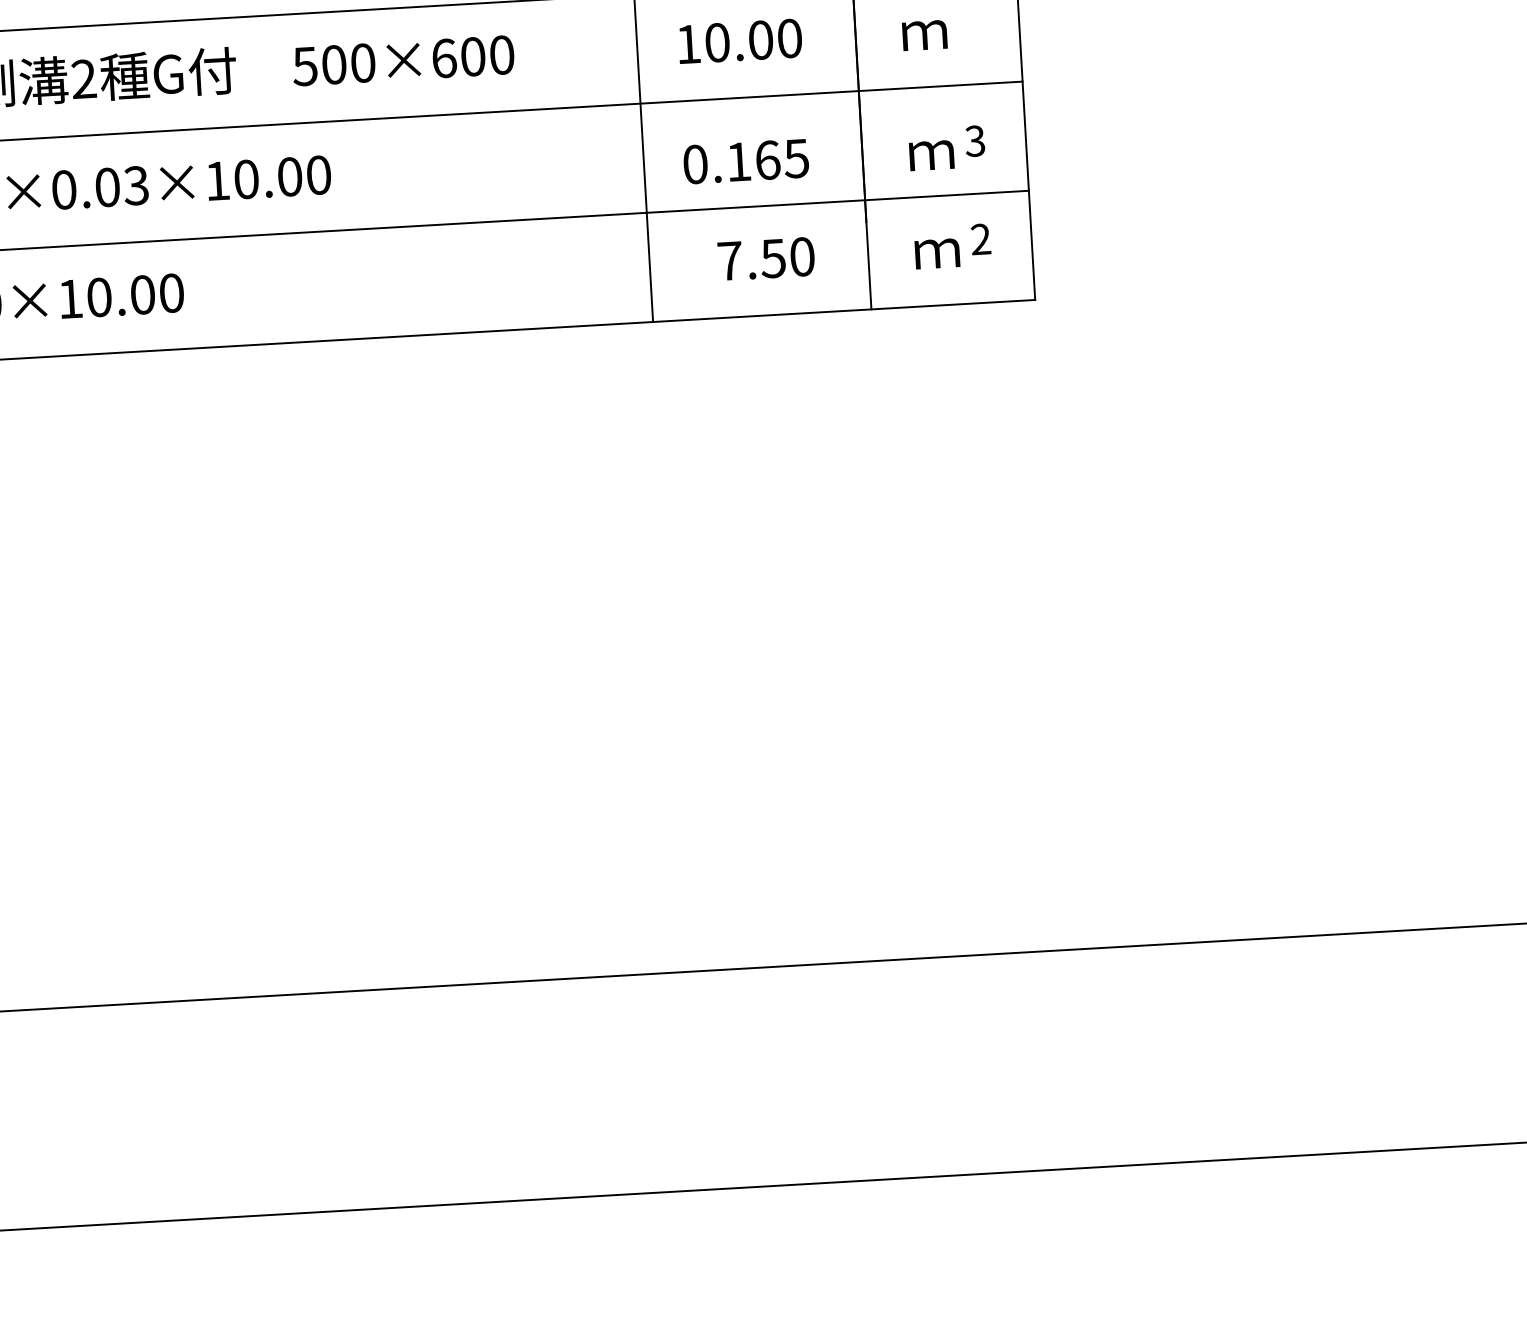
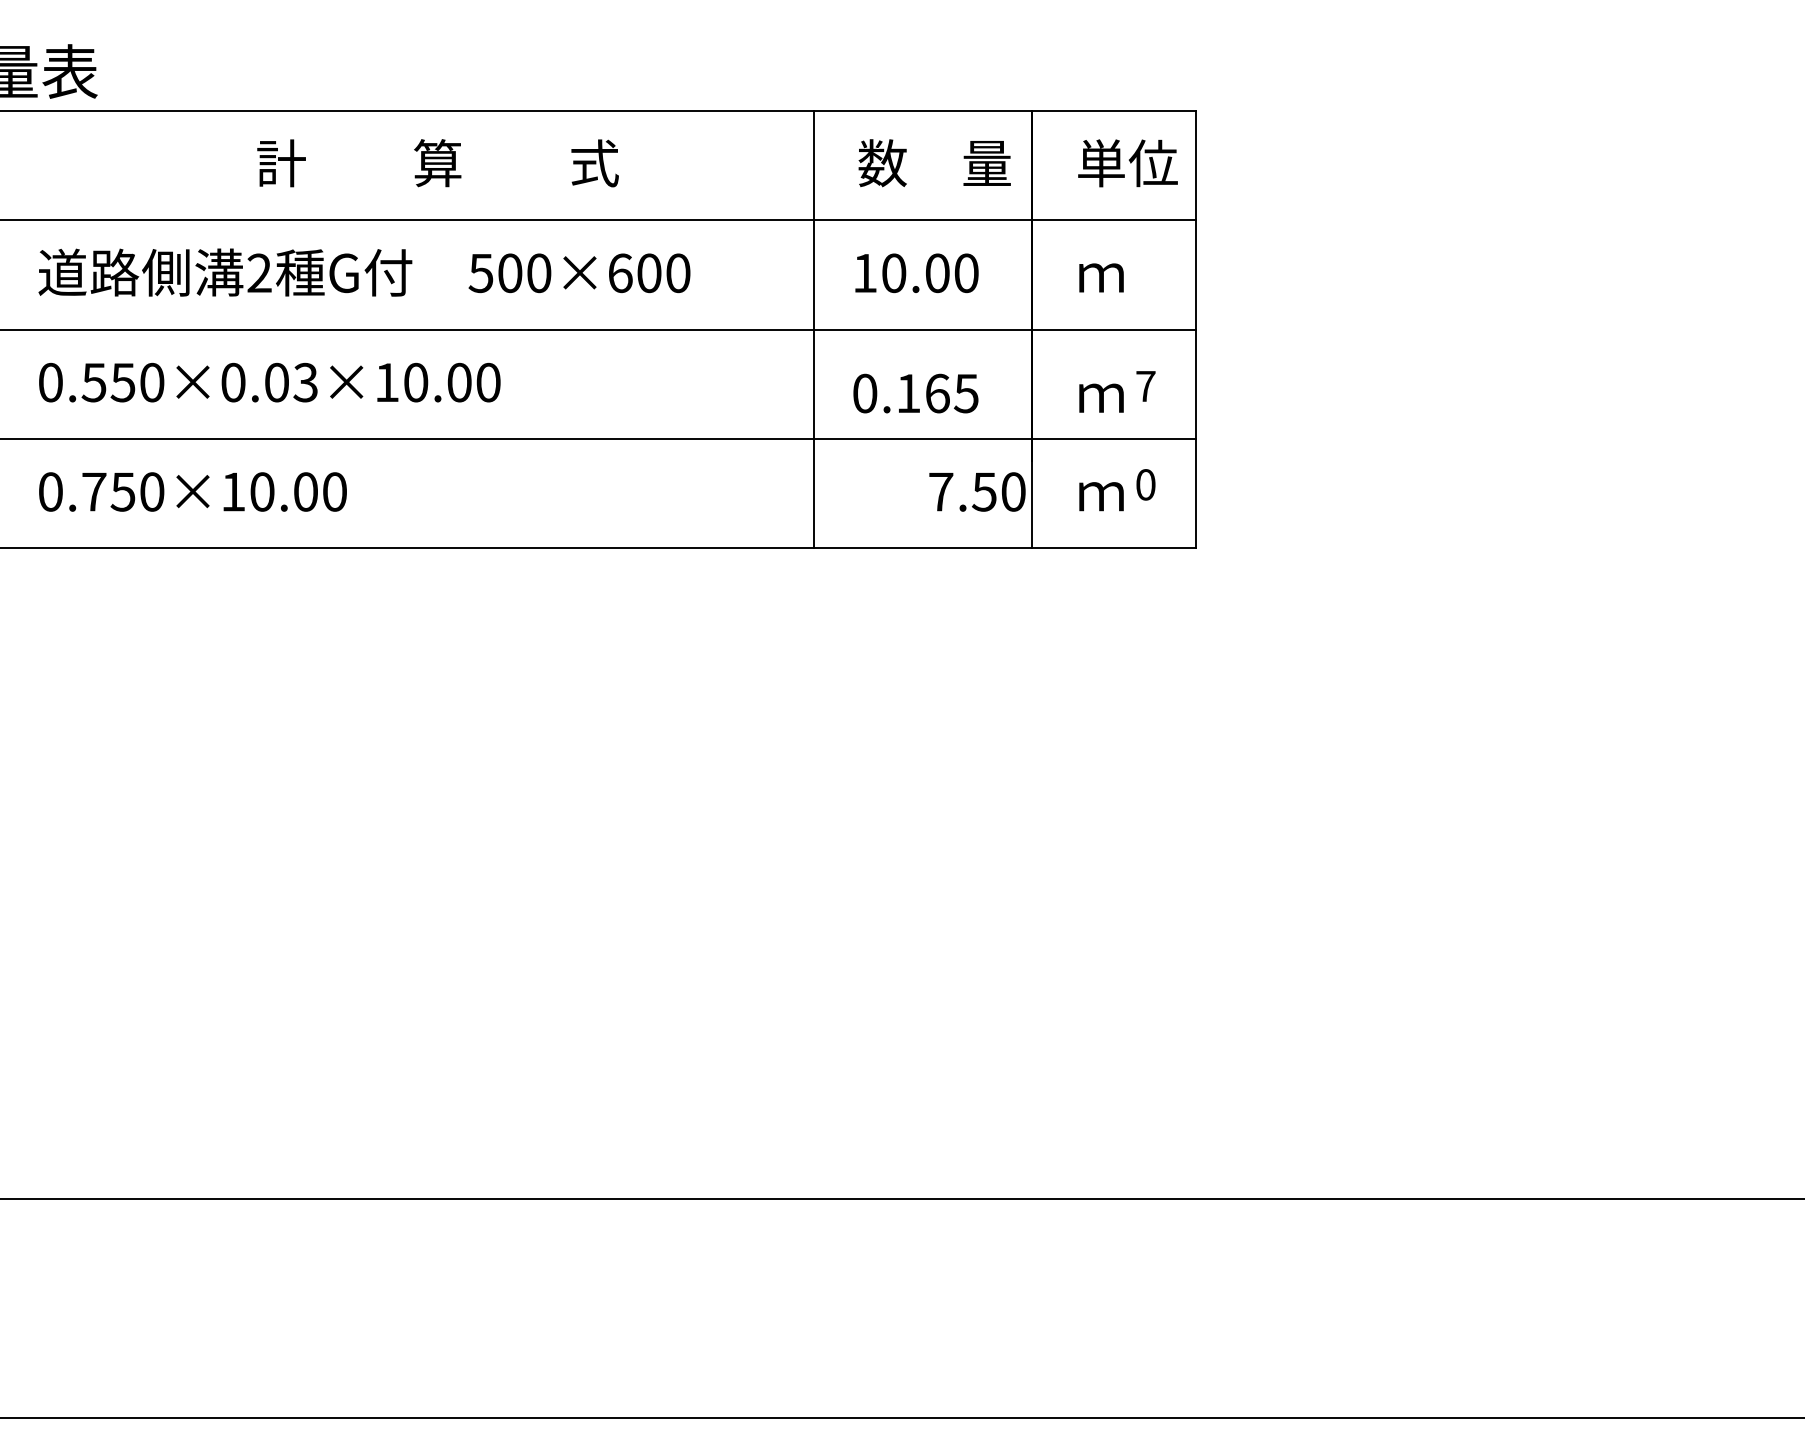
text: (974, 141) -> (1145, 386), 3 -> 7
text: (980, 239) -> (1145, 484), 2 -> 0
text: (766, 258) -> (977, 491), moved

